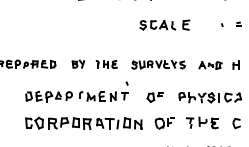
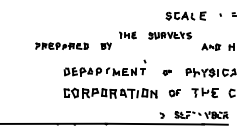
part: (164, 24) -> (185, 15), moved
part: (106, 64) -> (127, 35), moved
part: (159, 64) -> (170, 35), moved
part: (155, 97) -> (167, 72), size x0.6
part: (164, 123) -> (174, 93), size x0.7

